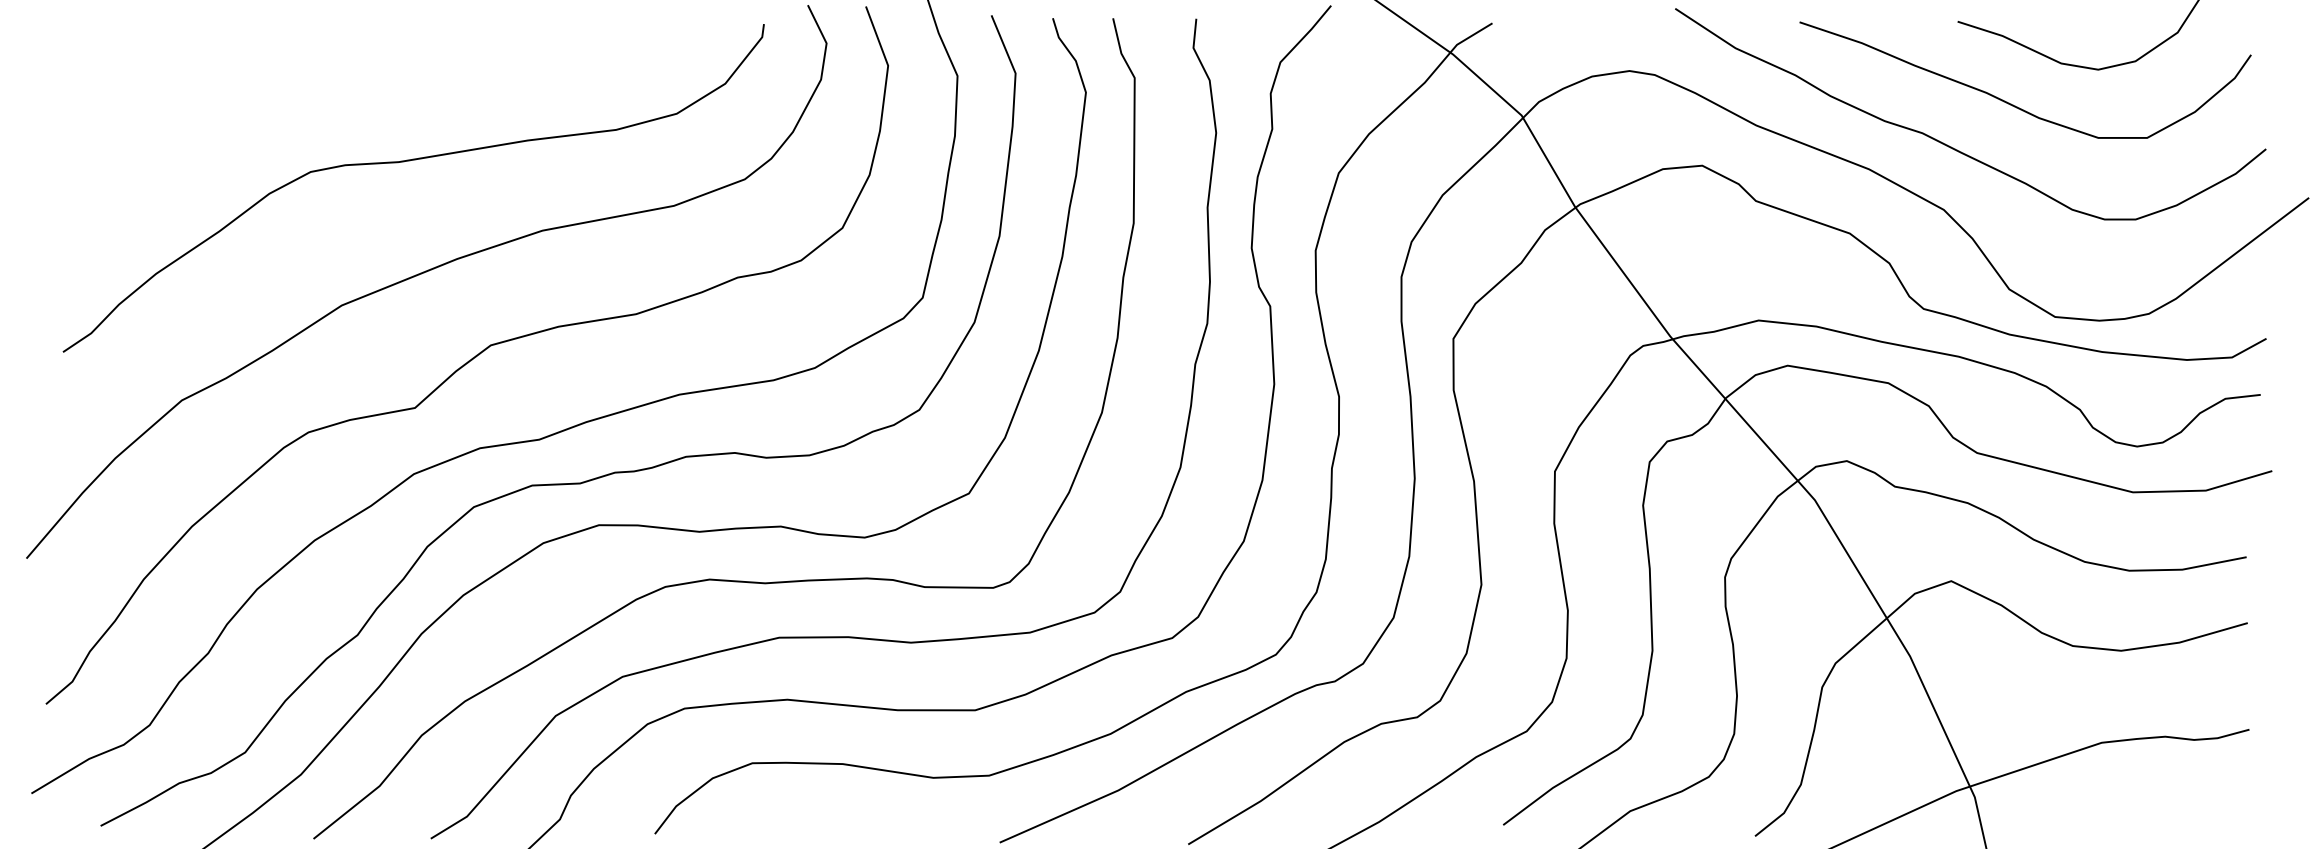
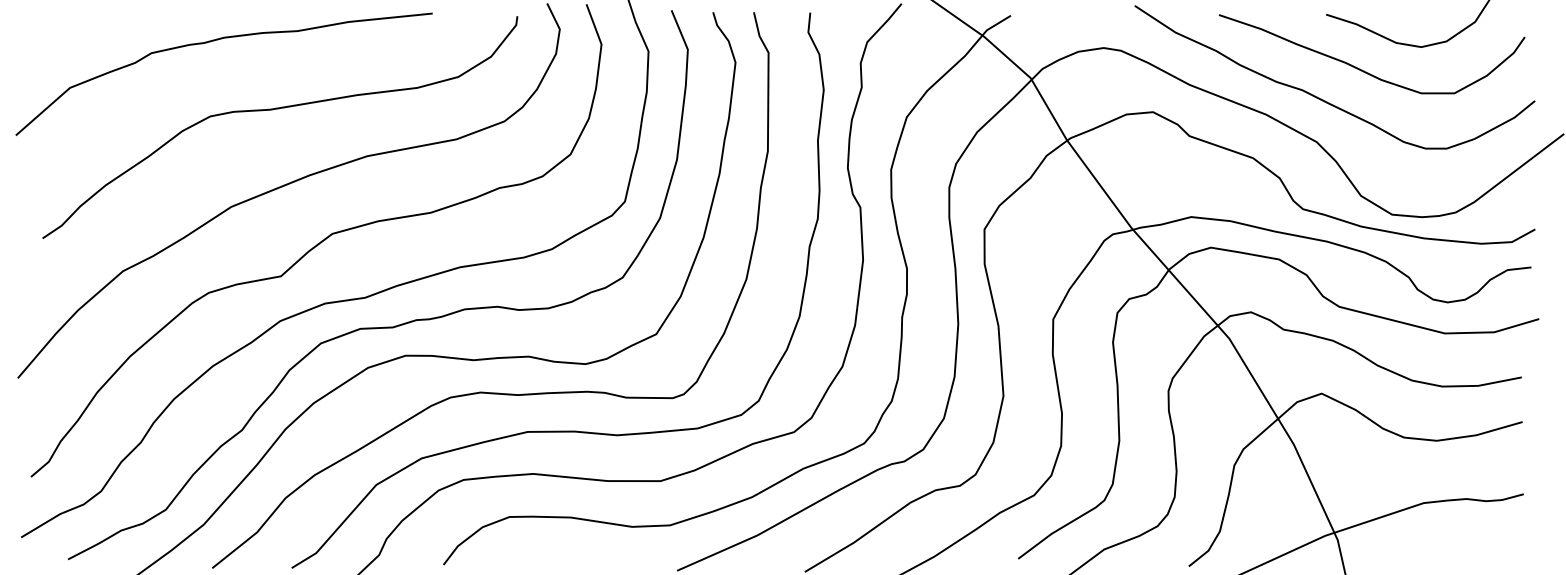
part: (316, 61) -> (214, 41), added

